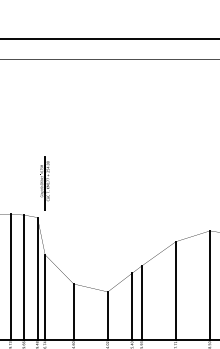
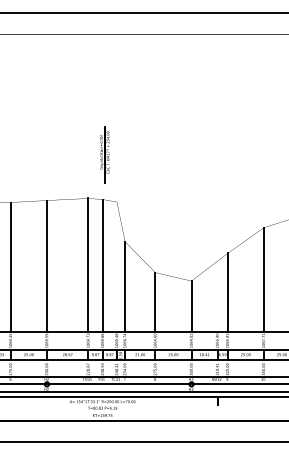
part: (44, 183) -> (104, 154), moved
line: (38, 279) -> (117, 267), removed
line: (132, 306) -> (217, 296), removed

